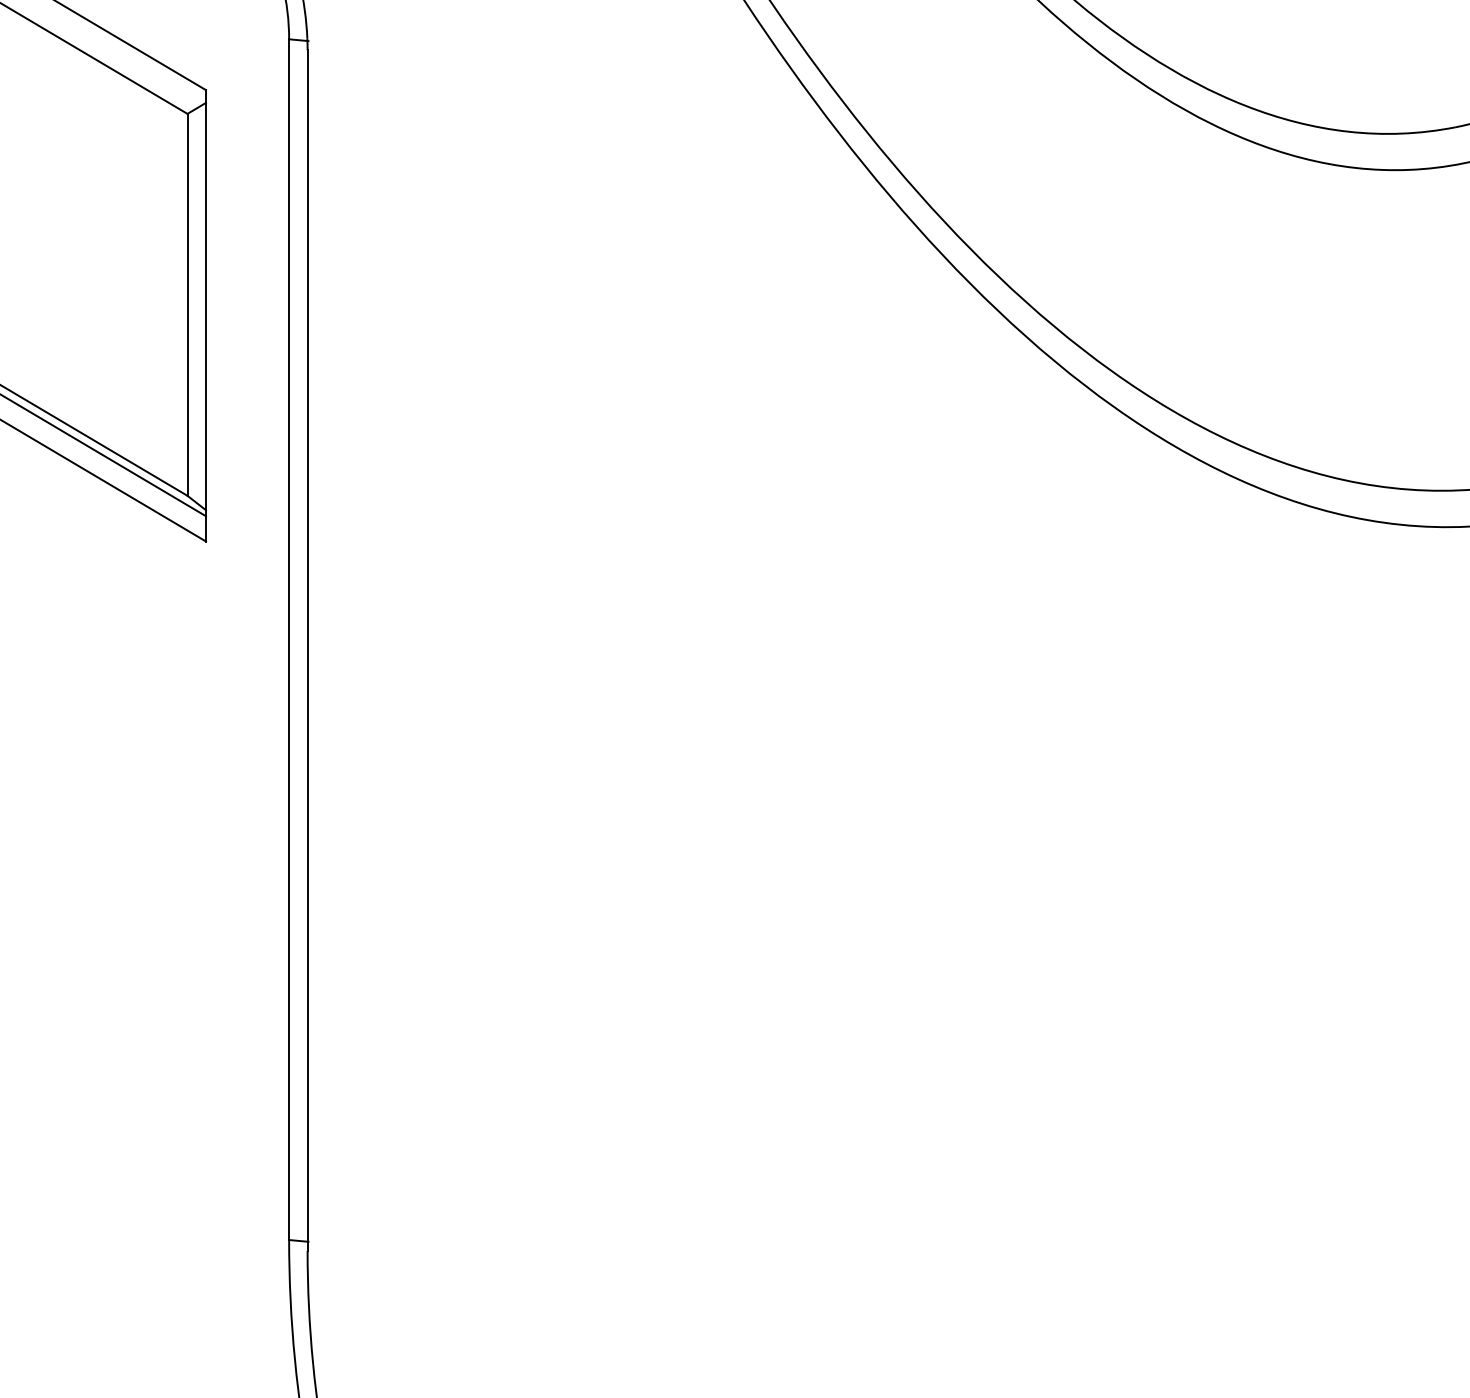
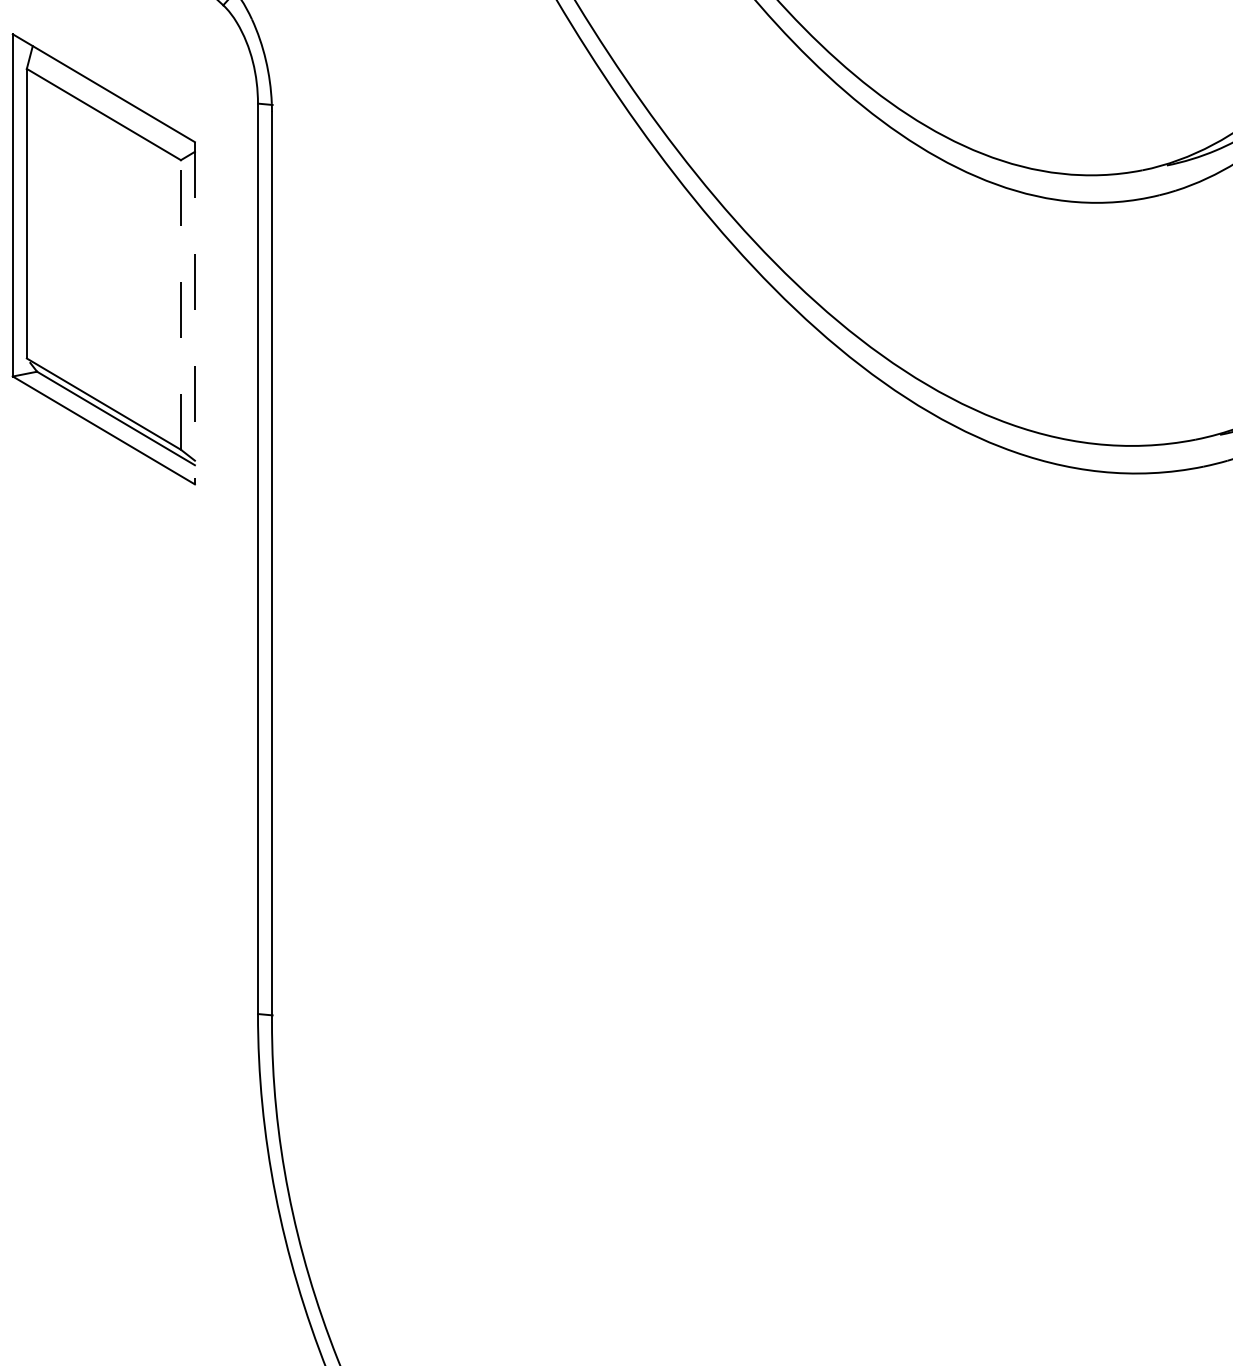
line: (186, 304) -> (180, 304), solid -> dashed
line: (205, 316) -> (194, 313), solid -> dashed

